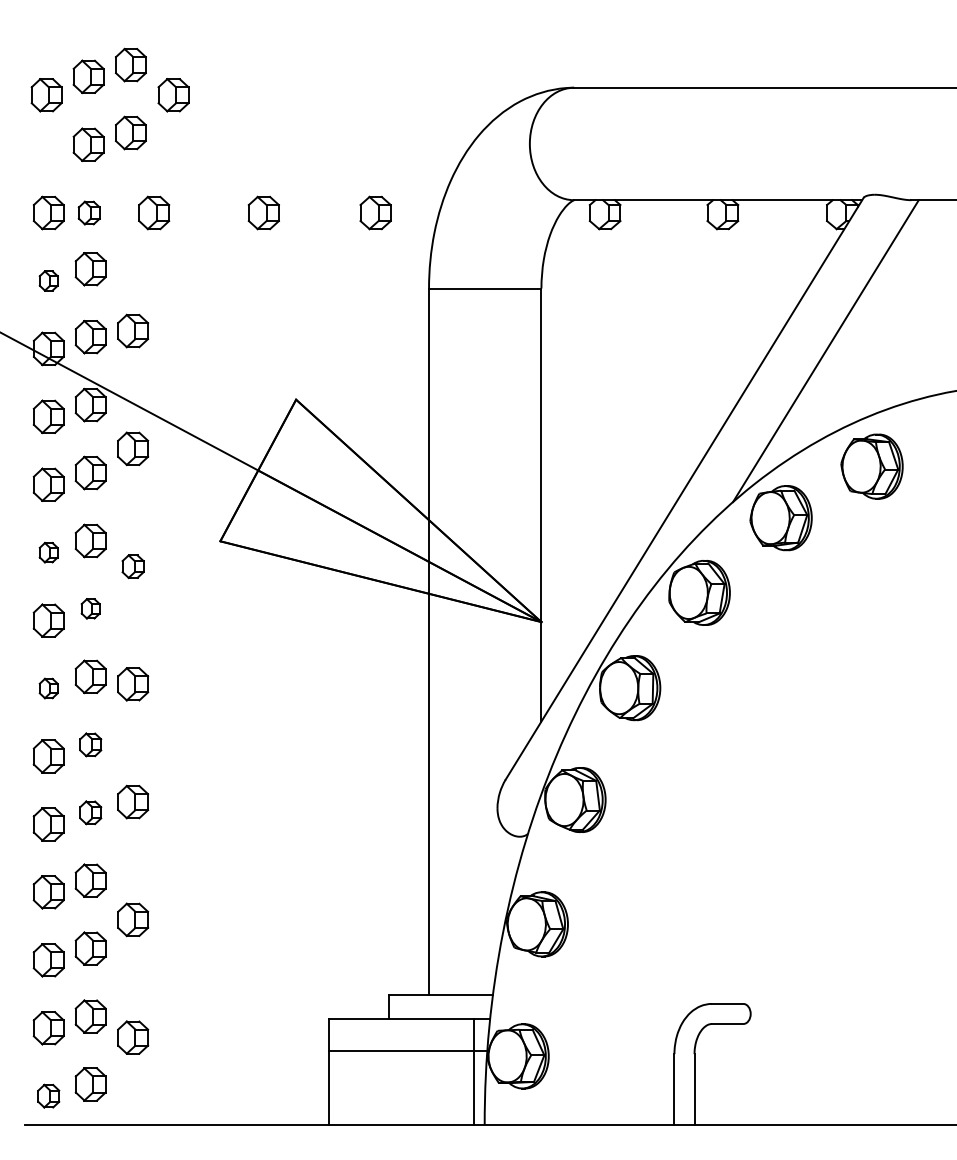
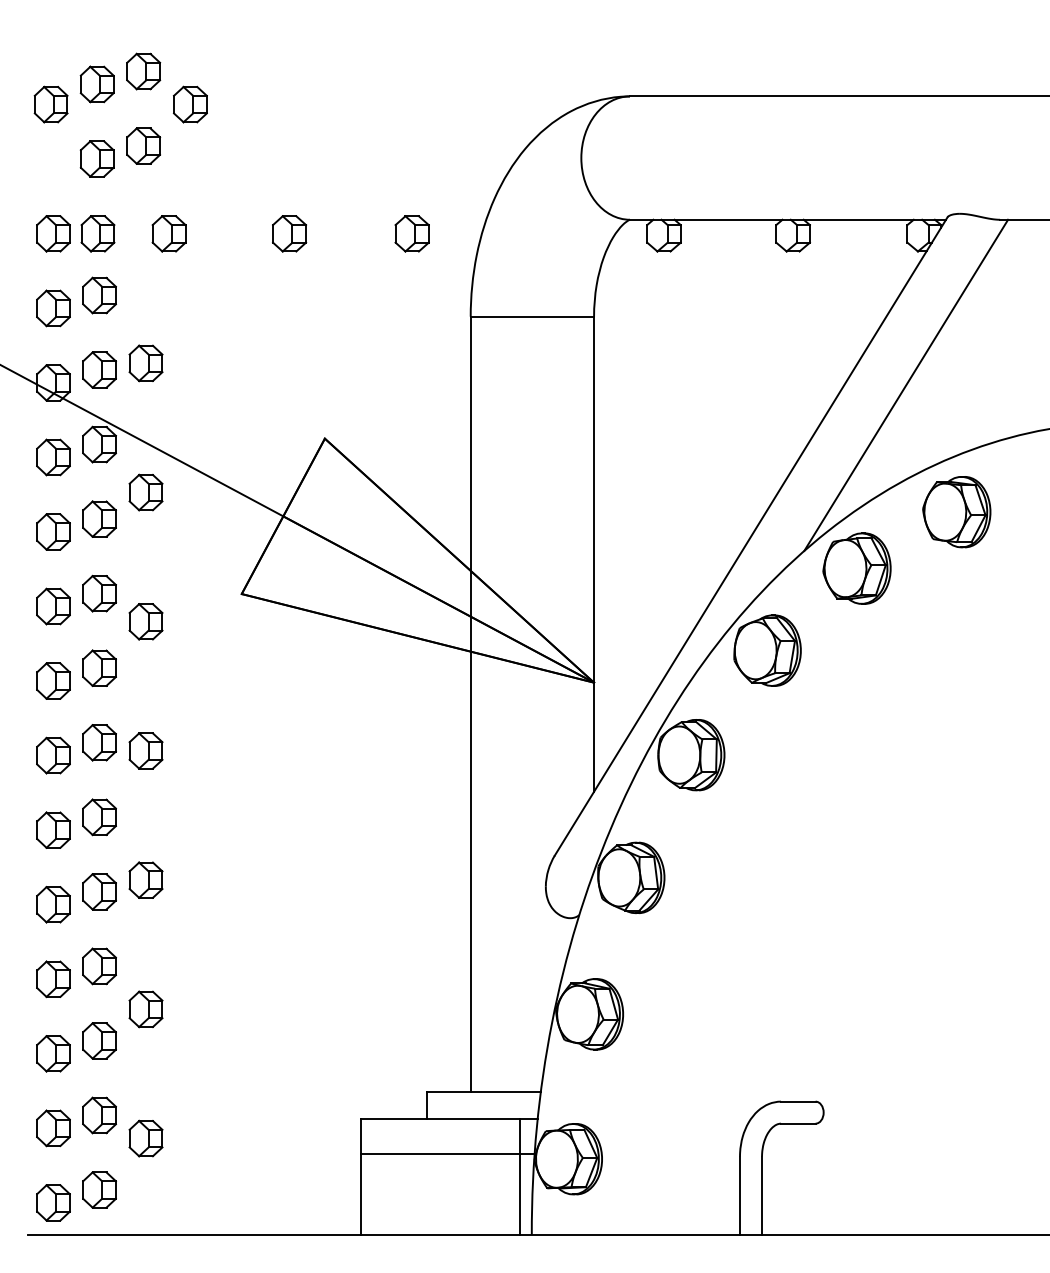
part: (88, 212) -> (97, 233), size x1.43
part: (48, 281) -> (53, 308), size x1.67
part: (48, 552) -> (53, 606), size x1.67
part: (132, 566) -> (145, 621), size x1.43
part: (90, 608) -> (99, 667), size x1.67
part: (48, 688) -> (53, 755), size x1.67
part: (90, 744) -> (99, 817), size x1.43
part: (90, 812) -> (99, 891), size x1.43
part: (48, 1095) -> (53, 1202), size x1.43

